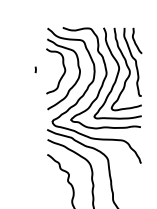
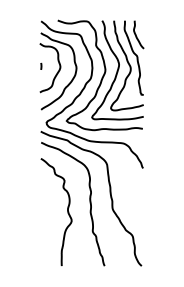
line: (35, 69) -> (41, 65), moved

